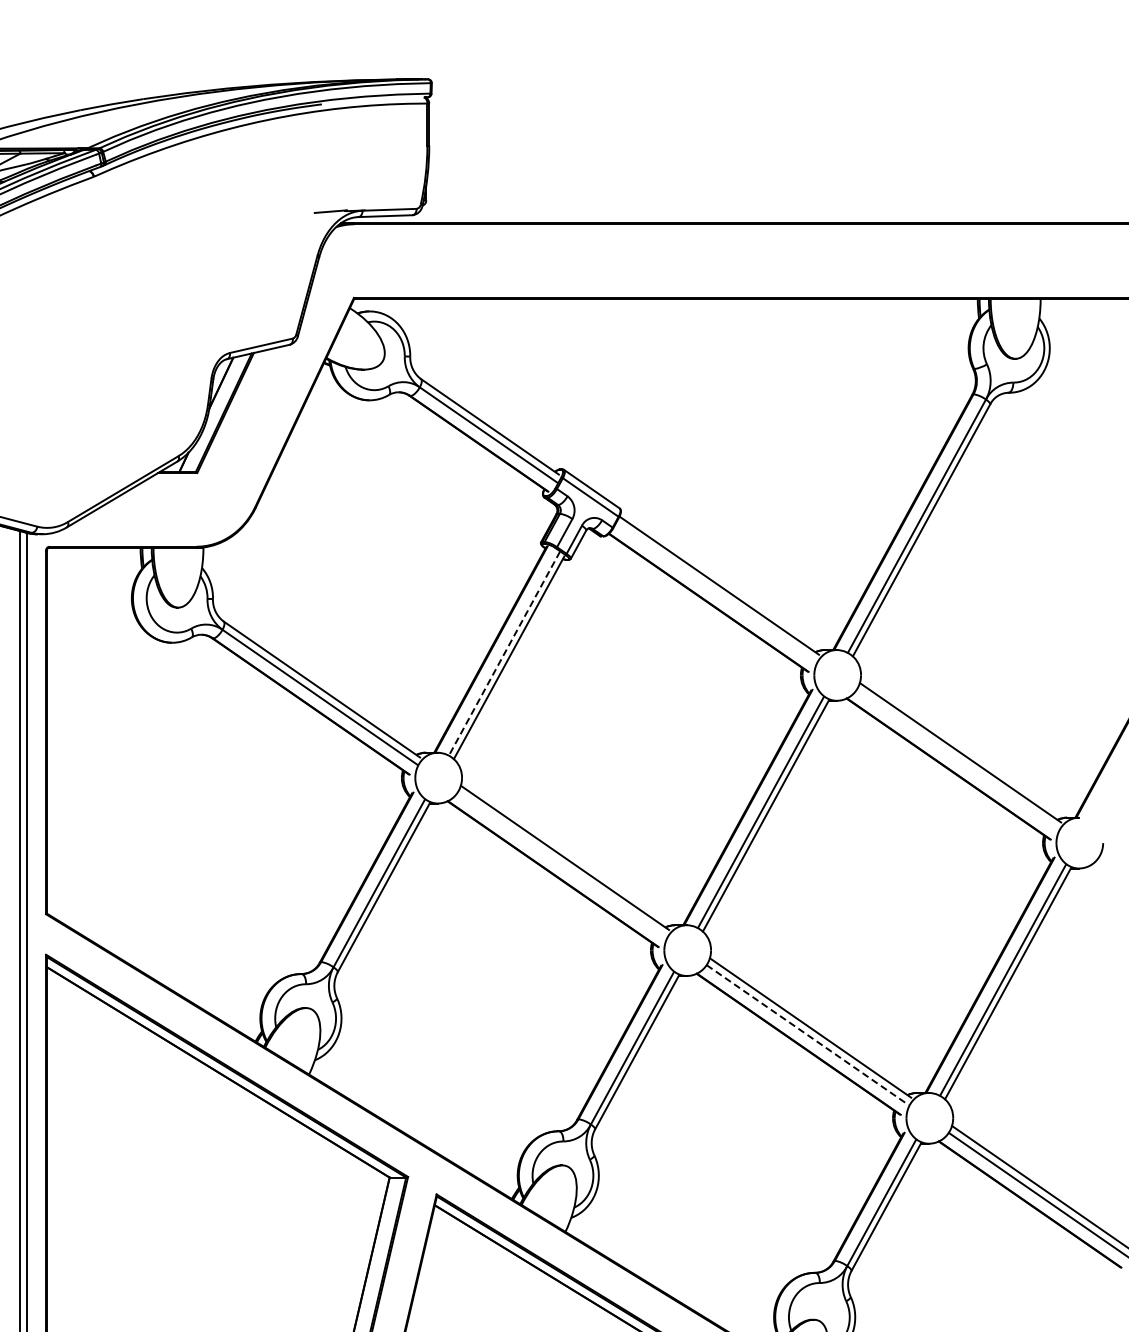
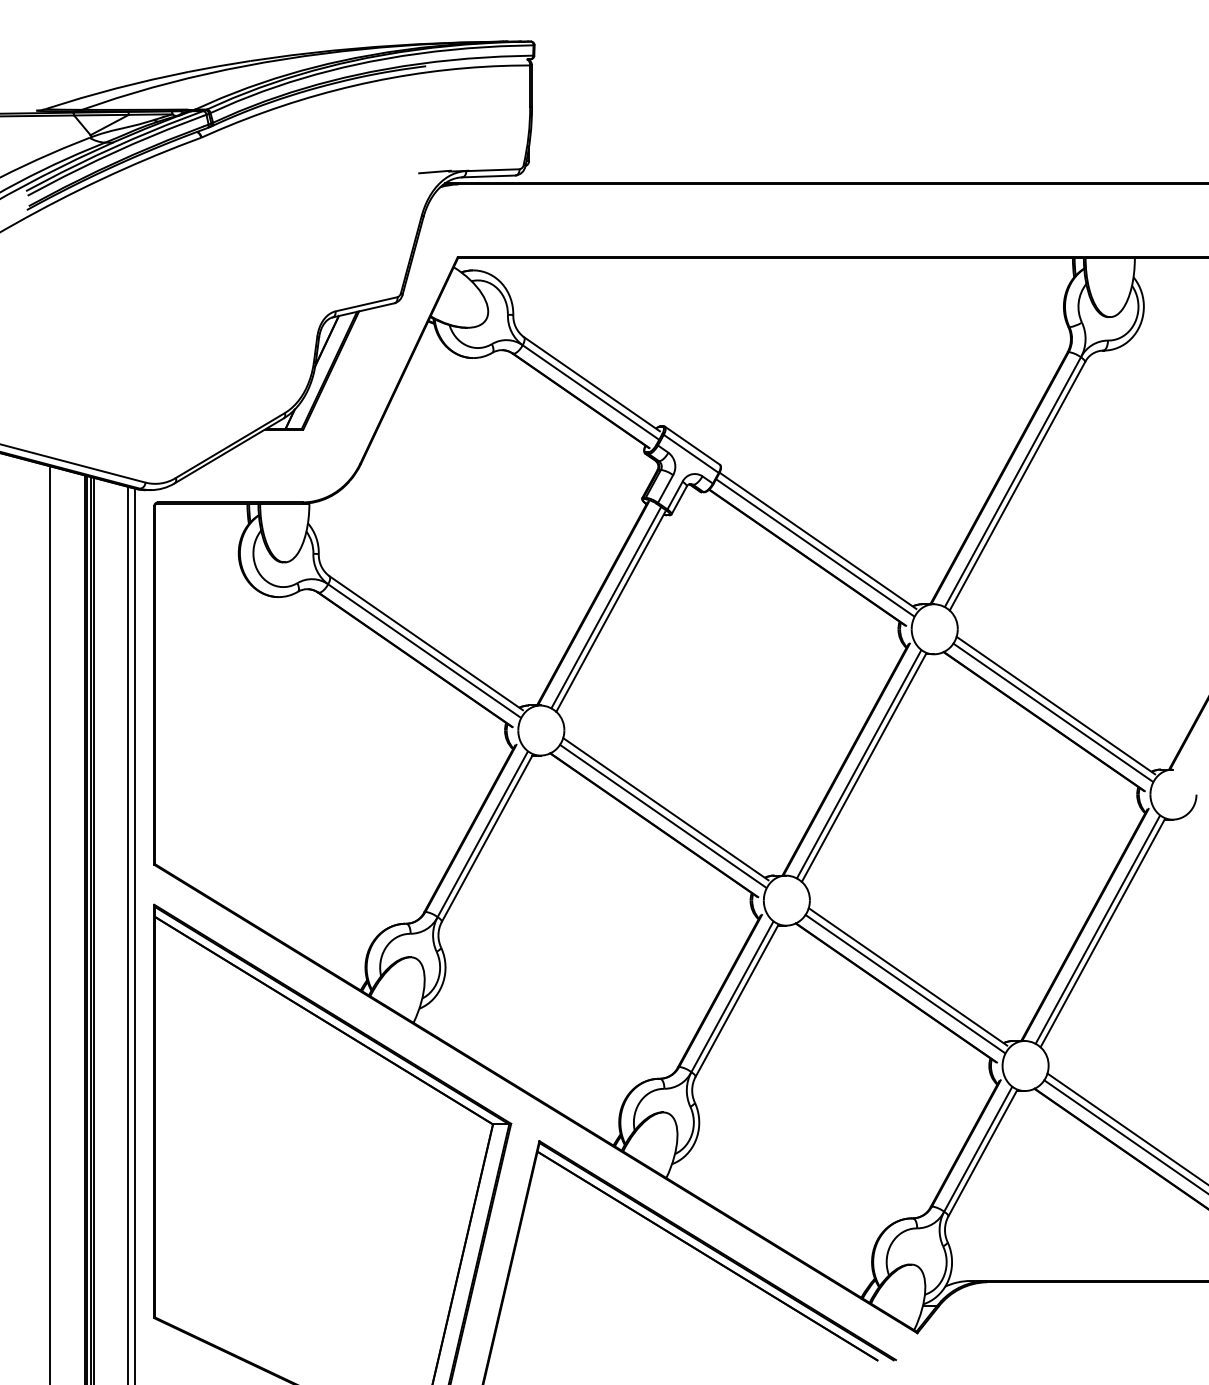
line: (715, 592) -> (814, 547), added
line: (504, 653) -> (606, 607), dashed -> solid
line: (957, 759) -> (1052, 712), added
line: (561, 864) -> (662, 815), added
line: (808, 1035) -> (905, 984), dashed -> solid

